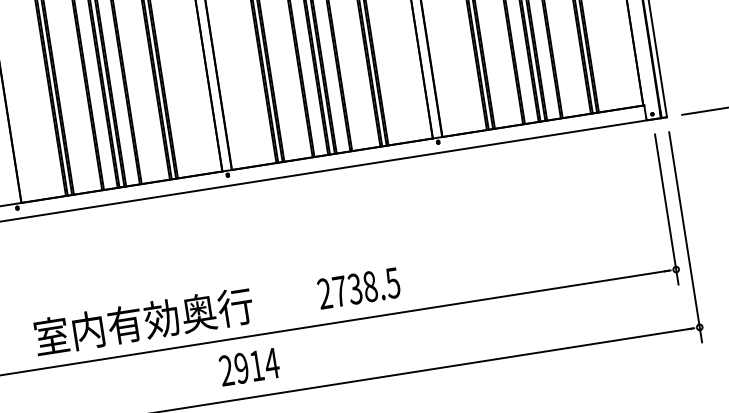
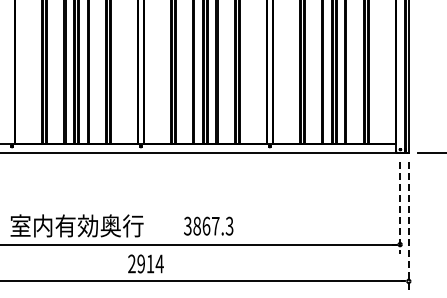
line: (667, 208) -> (400, 207), solid -> dashed
line: (685, 237) -> (408, 226), solid -> dashed
text: (358, 287) -> (208, 225), 2738.5 -> 3867.3
text: (248, 366) -> (145, 263), moved

